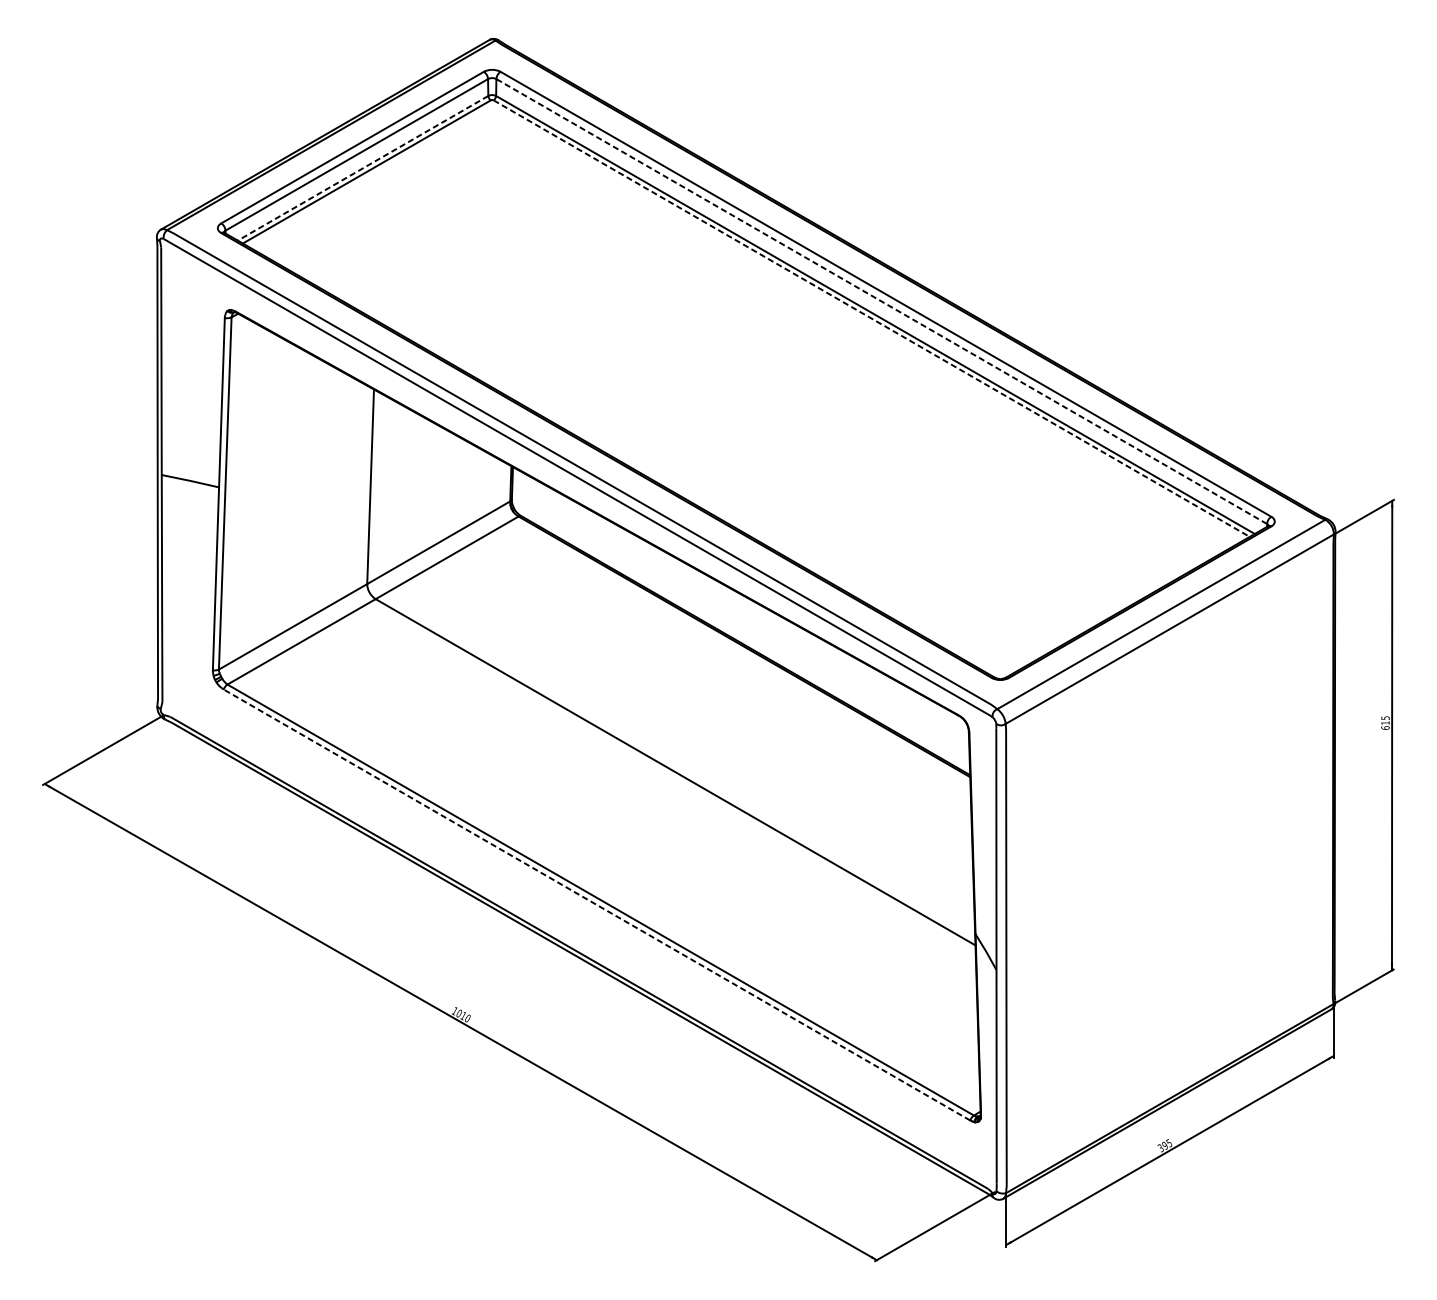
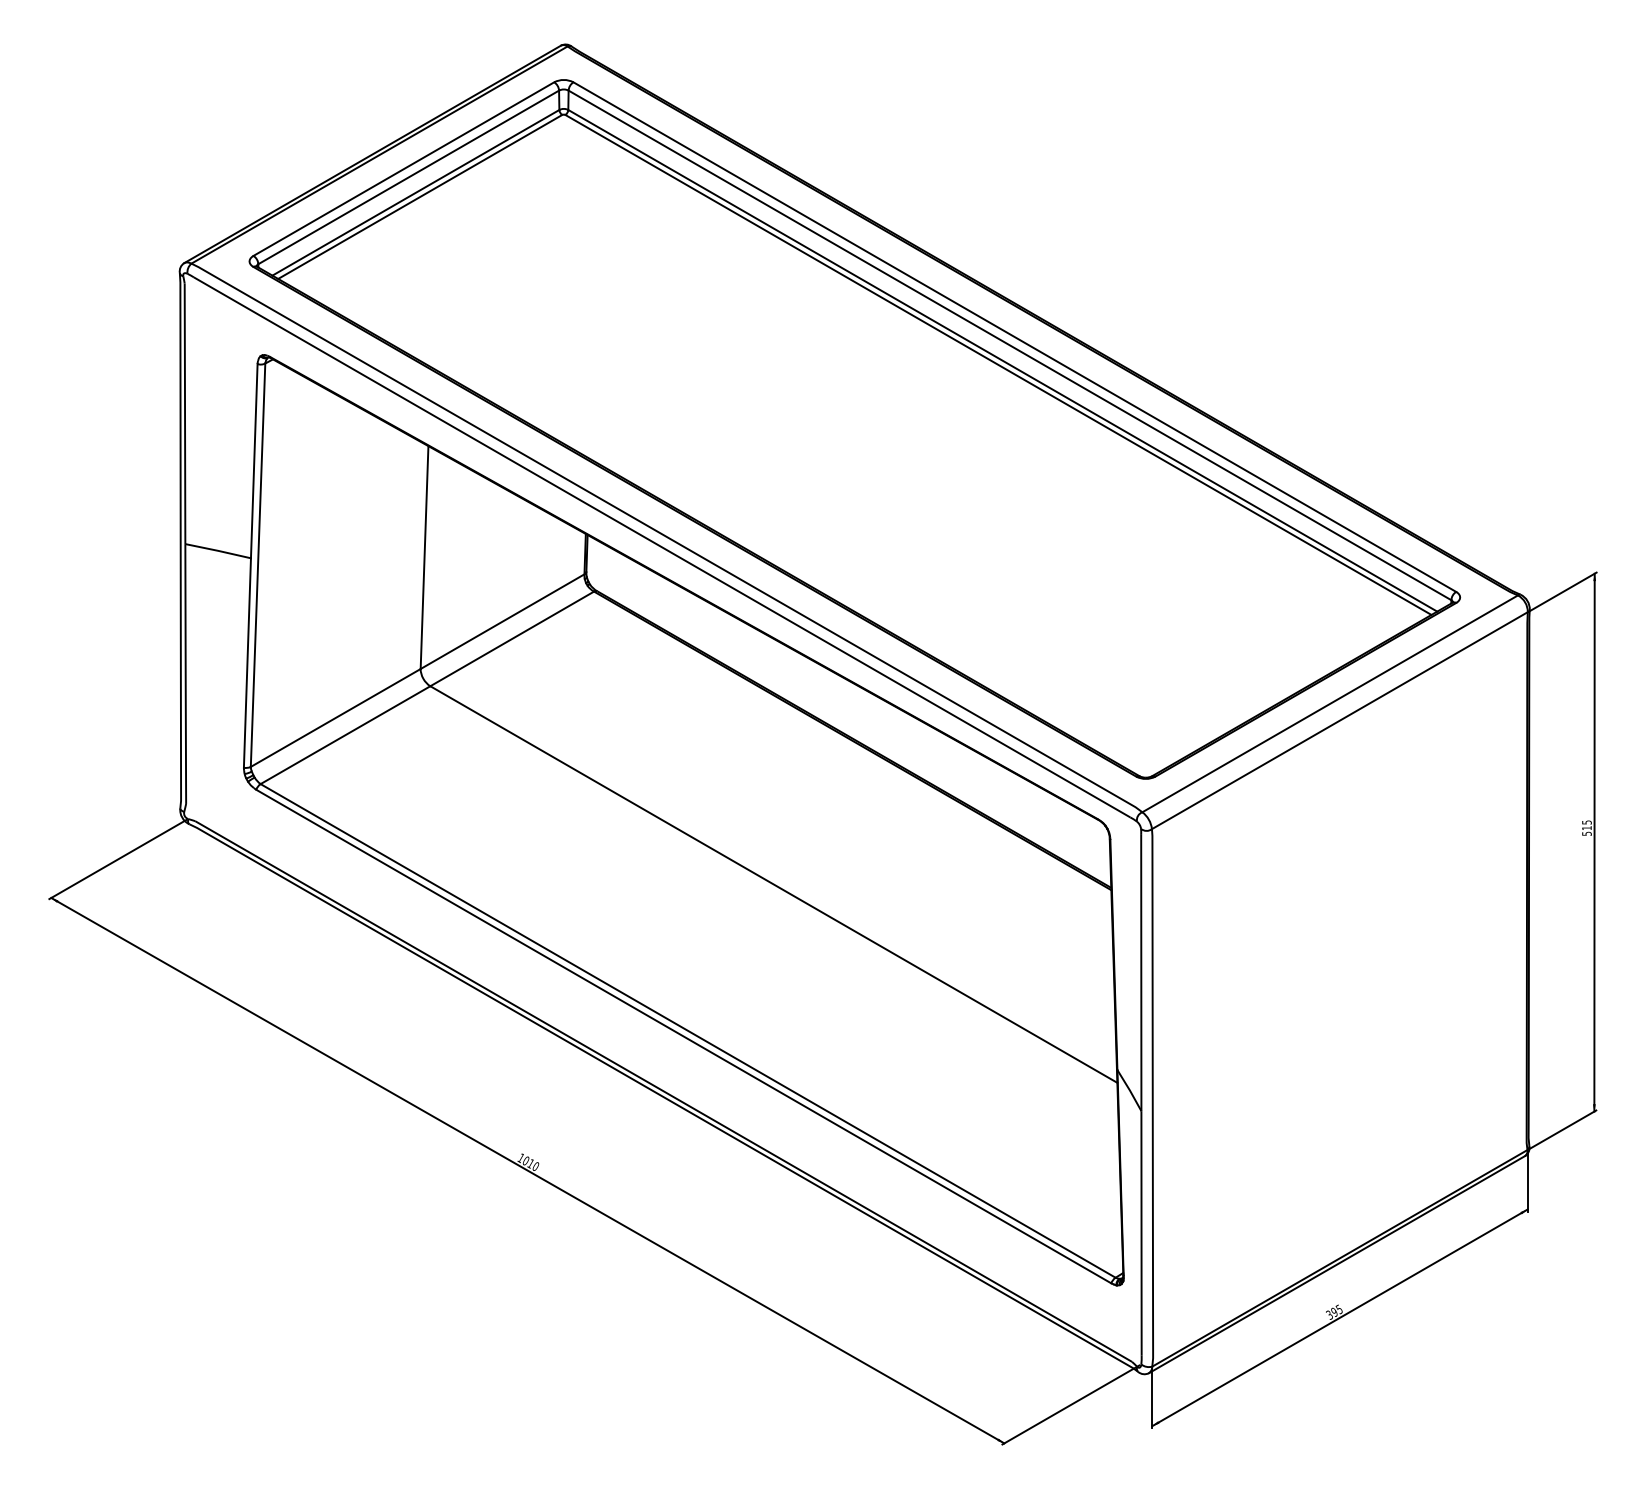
line: (362, 168) -> (415, 192), dashed -> solid
line: (881, 301) -> (1009, 345), dashed -> solid
line: (871, 319) -> (998, 365), dashed -> solid
text: (1385, 727) -> (1586, 833), 615 -> 515
line: (596, 904) -> (683, 1036), dashed -> solid

